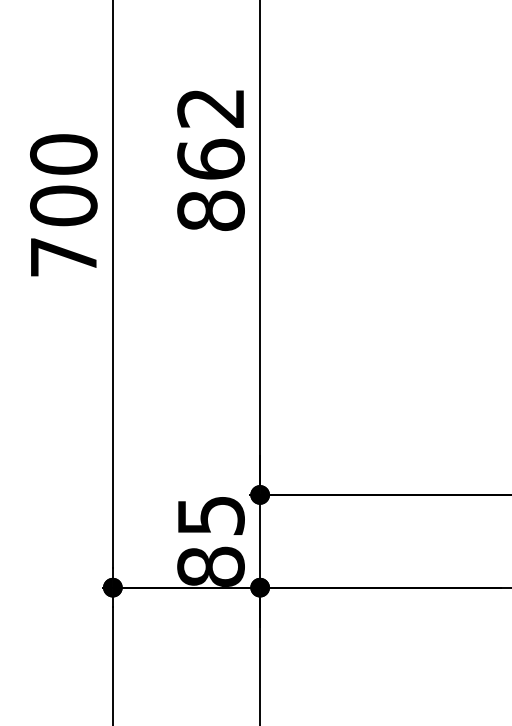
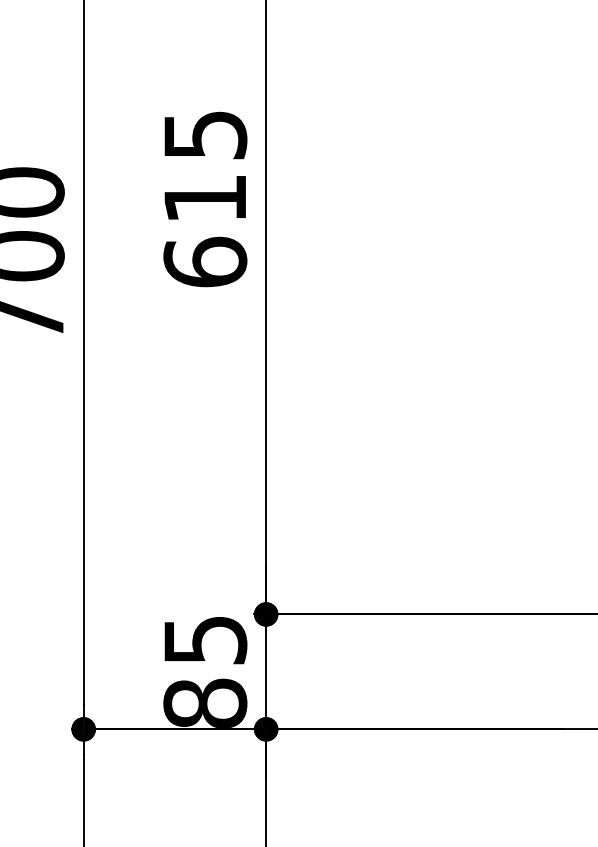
text: (210, 159) -> (204, 198), 862 -> 615

